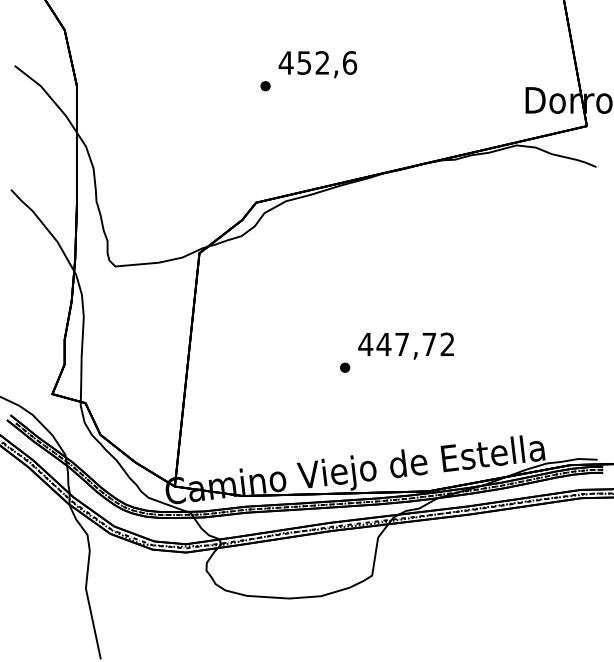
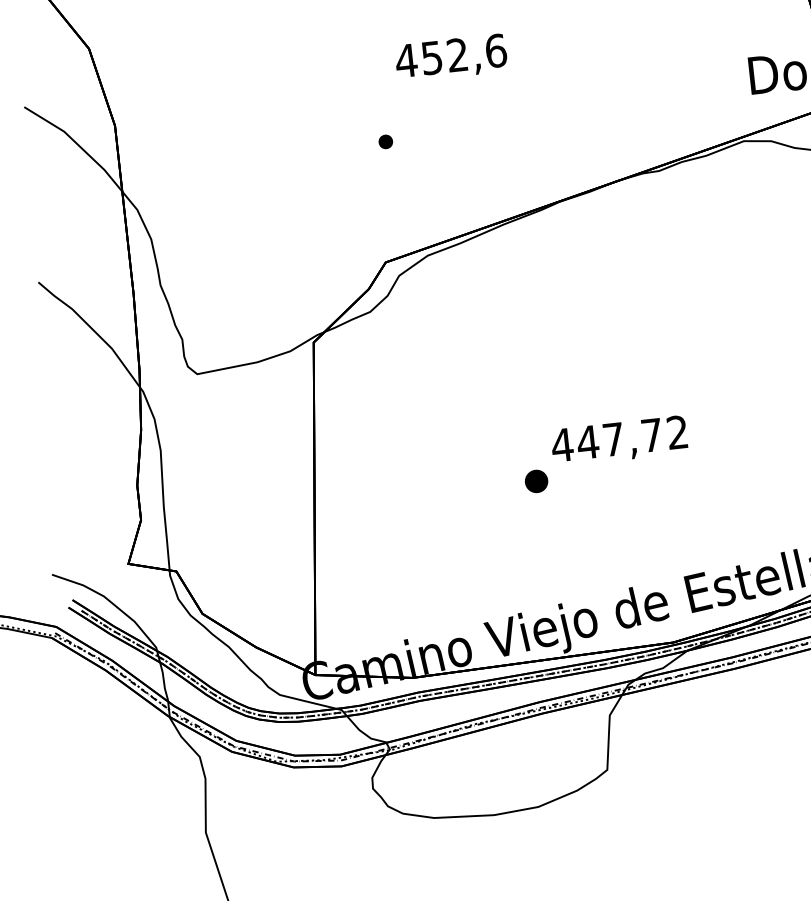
part: (265, 86) -> (385, 142), moved
part: (345, 367) -> (537, 480), size x1.6

